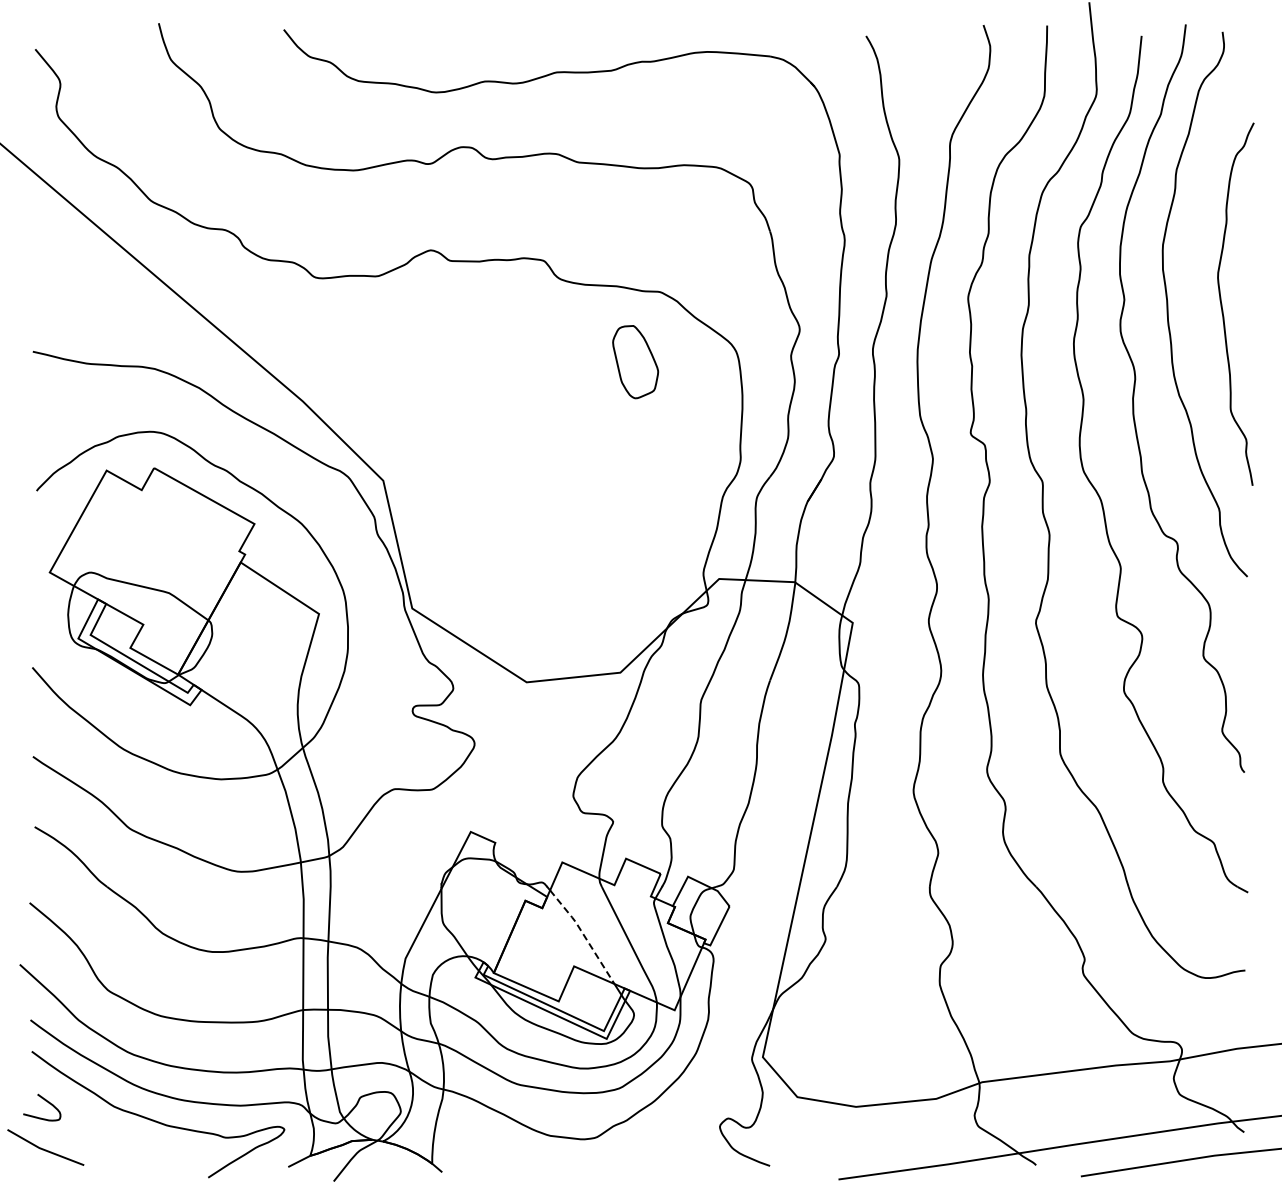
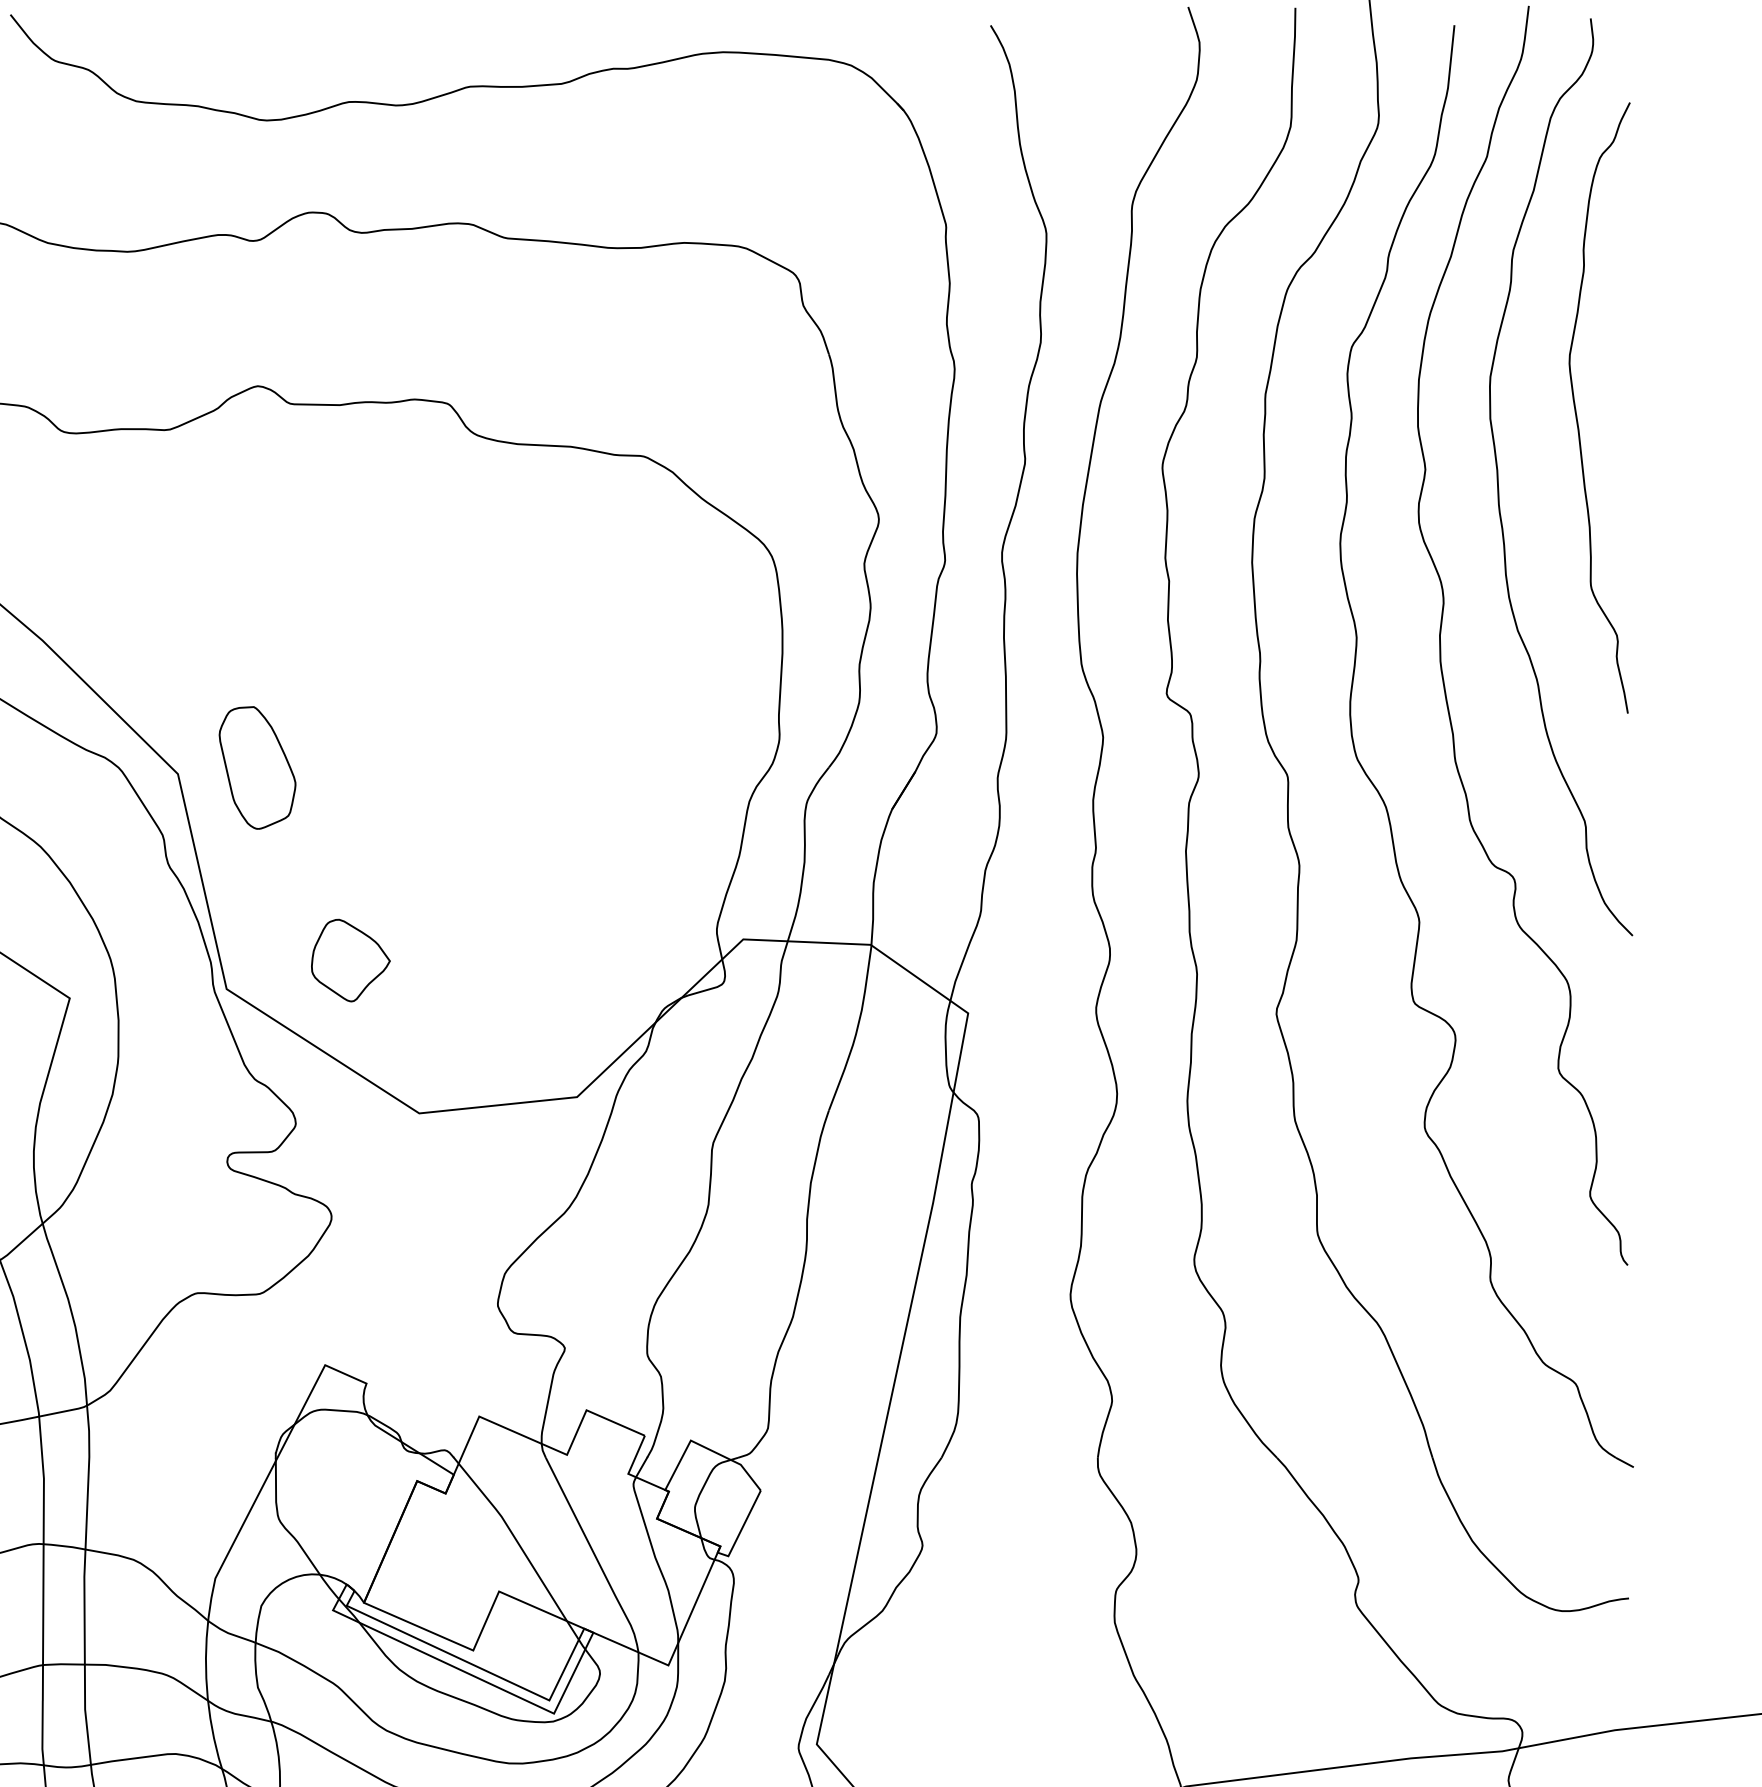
curve: (1222, 303) -> (1577, 406), moved
part: (635, 362) -> (257, 768), moved
part: (486, 591) -> (351, 960), added
line: (584, 935) -> (516, 1539), dashed -> solid

